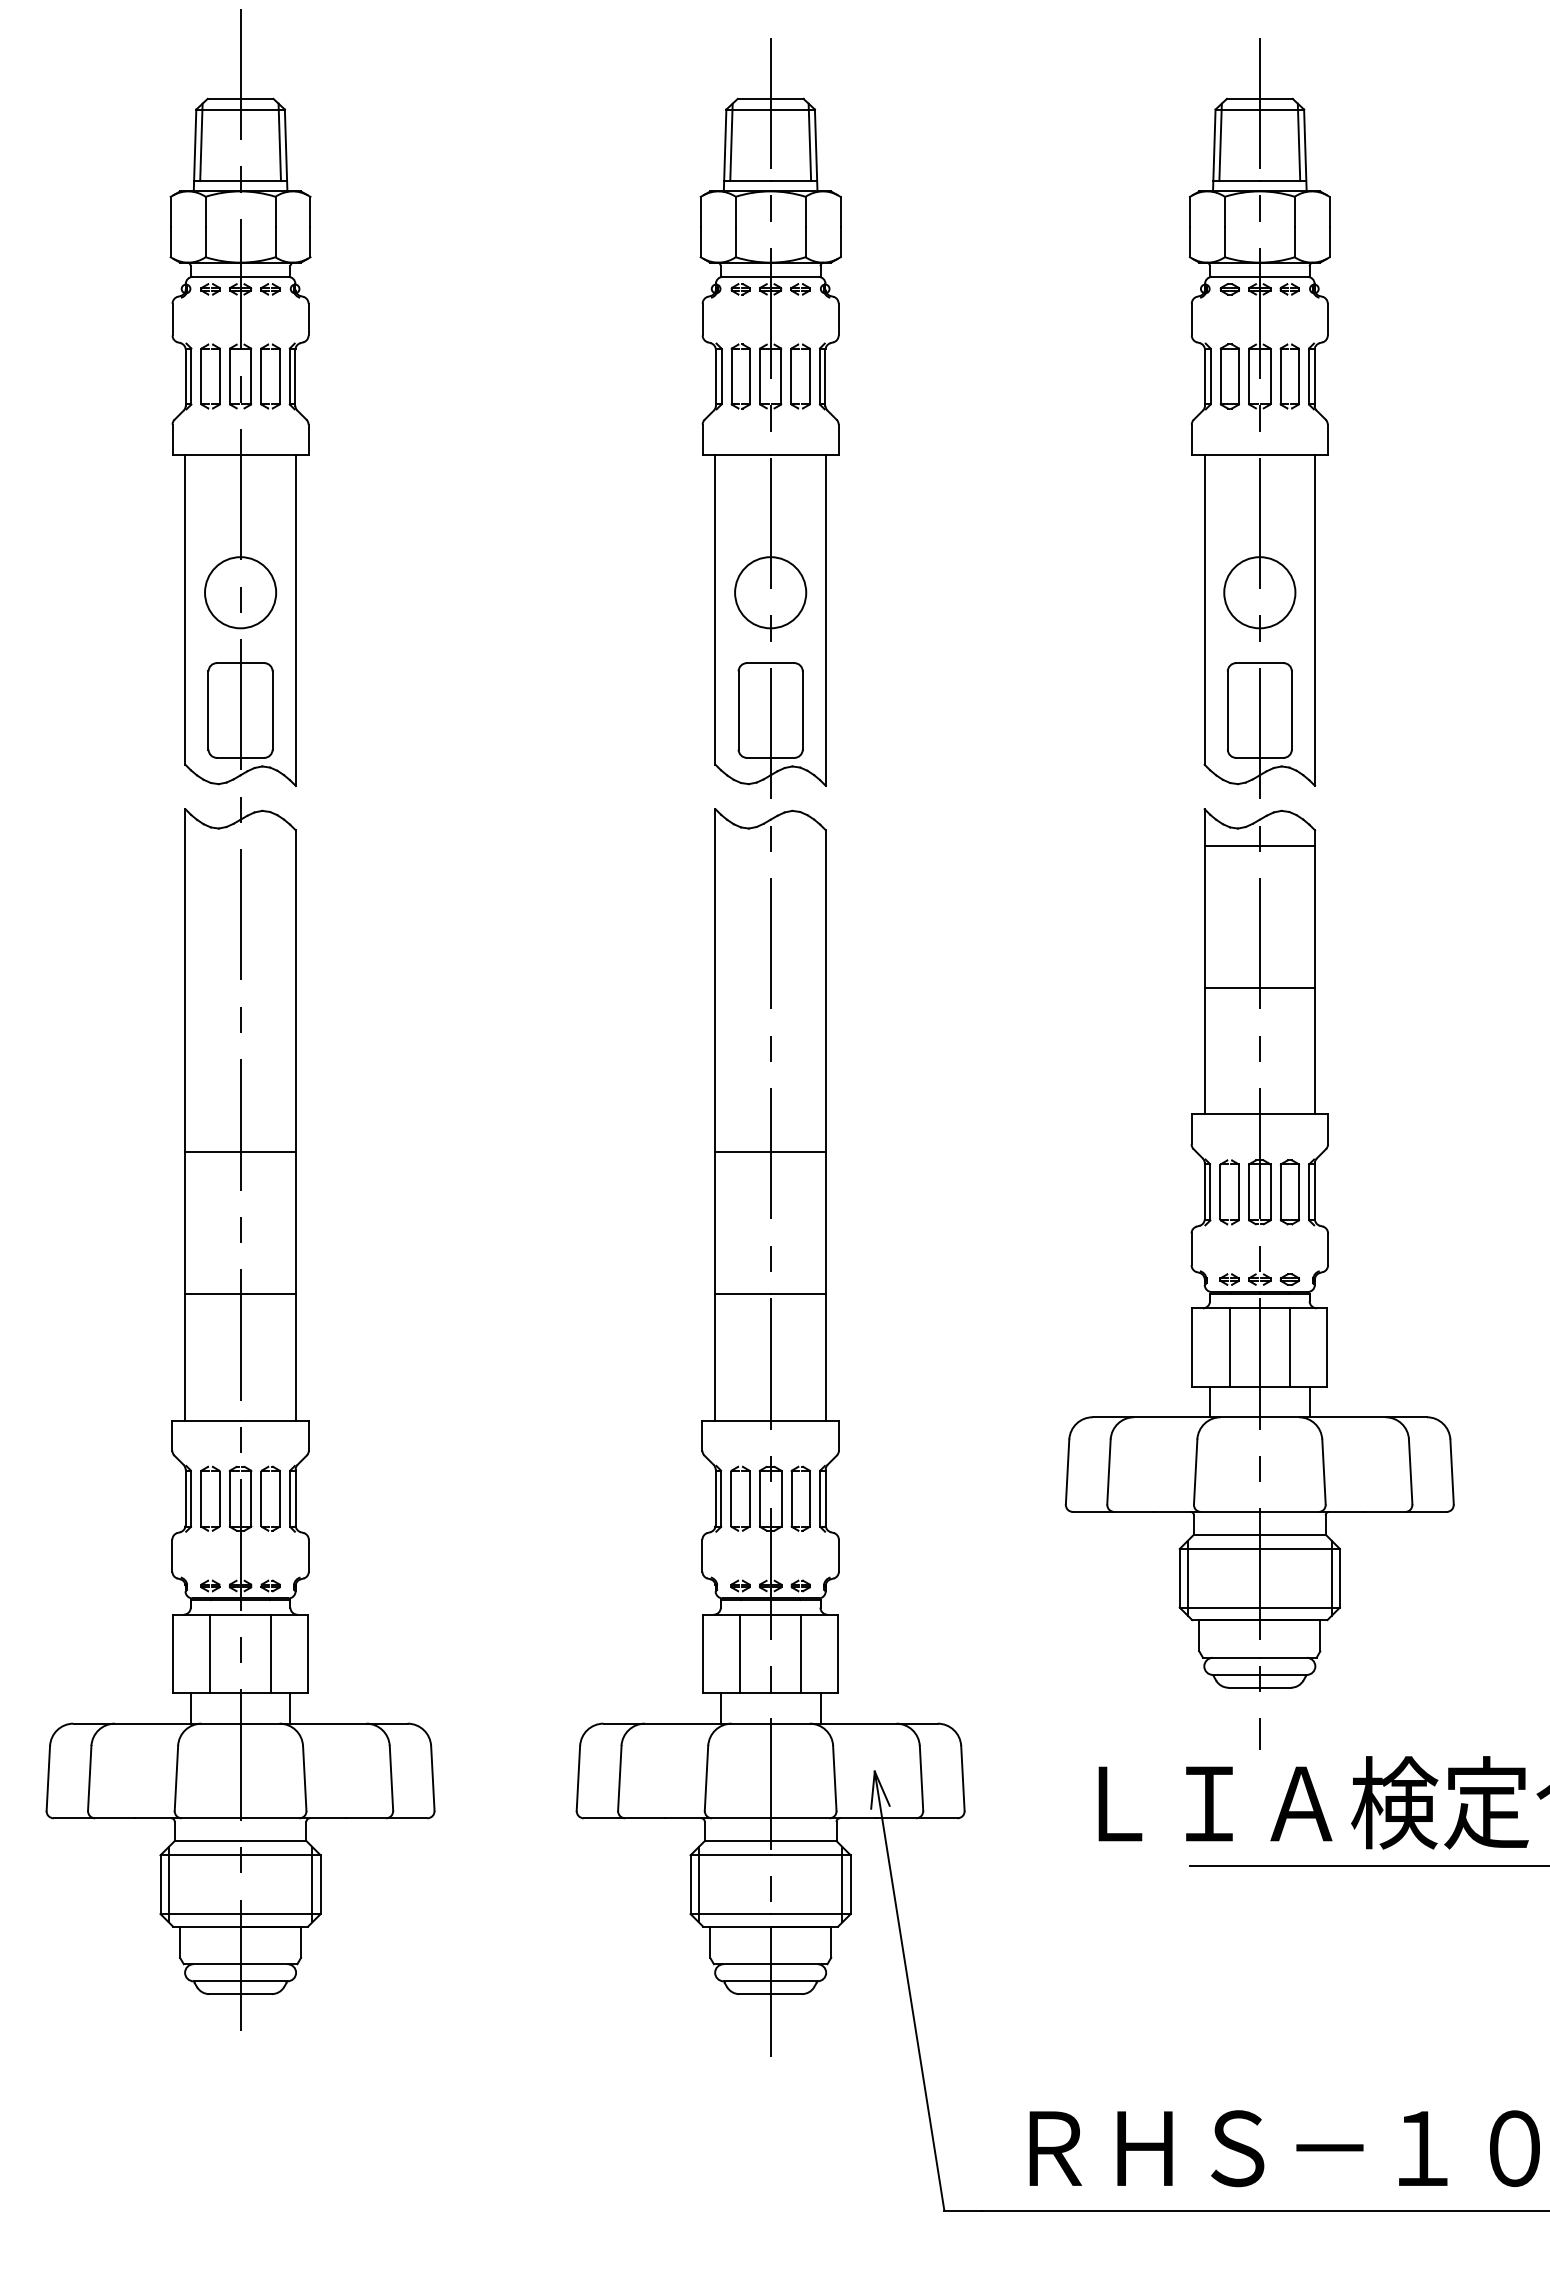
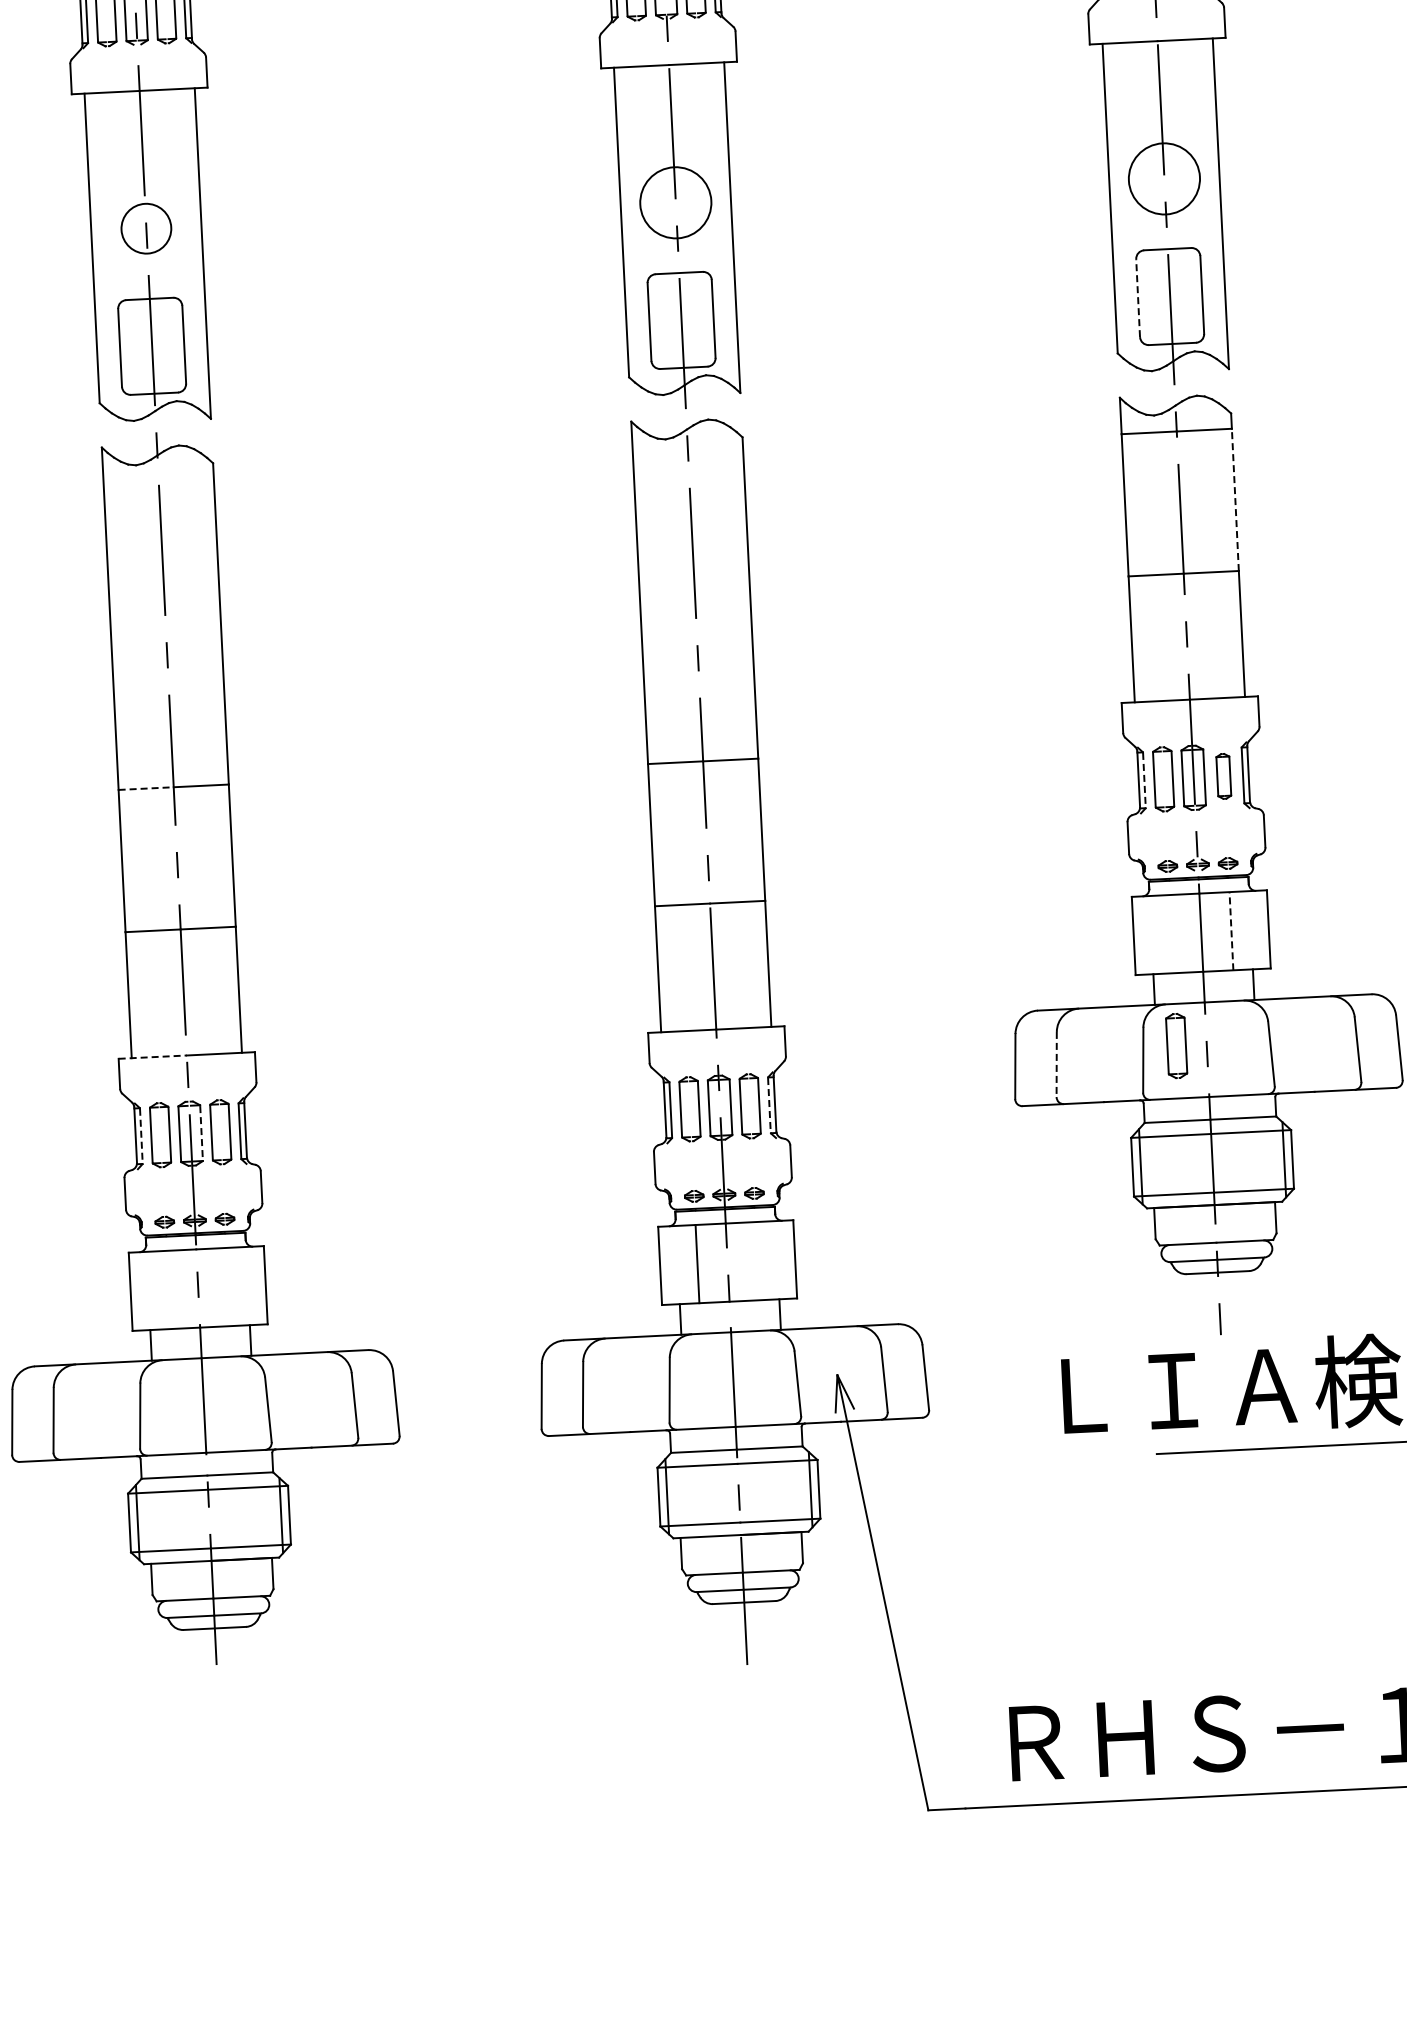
circle: (240, 592) -> (146, 228), size x0.7
line: (1227, 710) -> (1137, 298), solid -> dashed
line: (1315, 916) -> (1235, 499), solid -> dashed
line: (213, 1151) -> (146, 788), solid -> dashed
line: (1210, 1192) -> (1144, 780), solid -> dashed
part: (1289, 1192) -> (1223, 776), size x0.7
line: (1290, 1346) -> (1231, 930), solid -> dashed
line: (1229, 1347) -> (1170, 934), removed
line: (206, 1420) -> (152, 1057), solid -> dashed
part: (1220, 1459) -> (1167, 1046), added
line: (1108, 1471) -> (1056, 1064), solid -> dashed
line: (191, 1499) -> (141, 1136), solid -> dashed
line: (251, 1499) -> (201, 1133), solid -> dashed
line: (820, 1499) -> (769, 1106), solid -> dashed
line: (210, 1653) -> (168, 1289), removed
line: (270, 1653) -> (228, 1286), removed
line: (800, 1653) -> (757, 1260), removed

